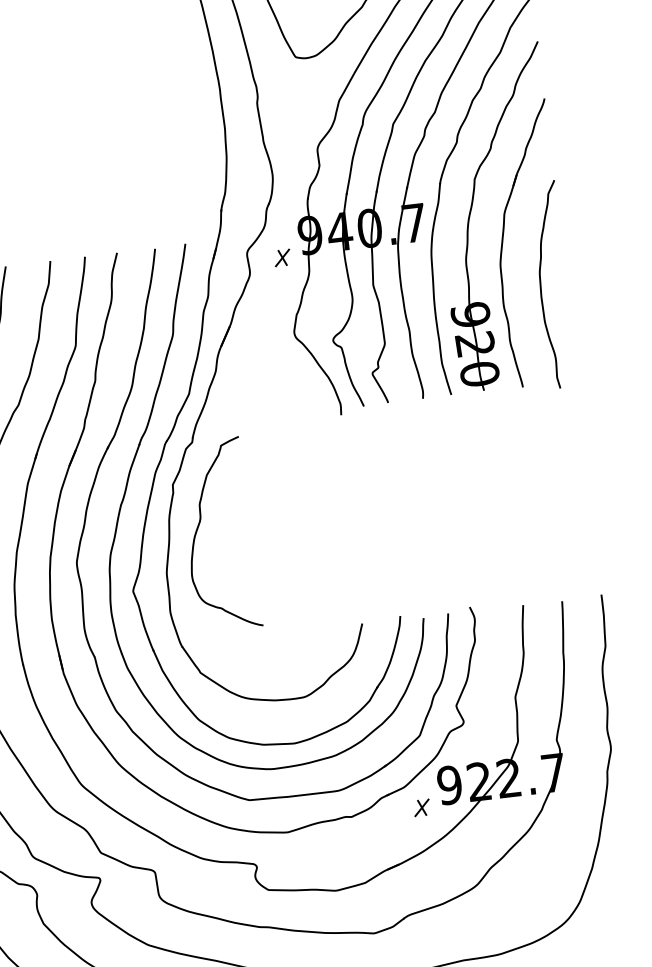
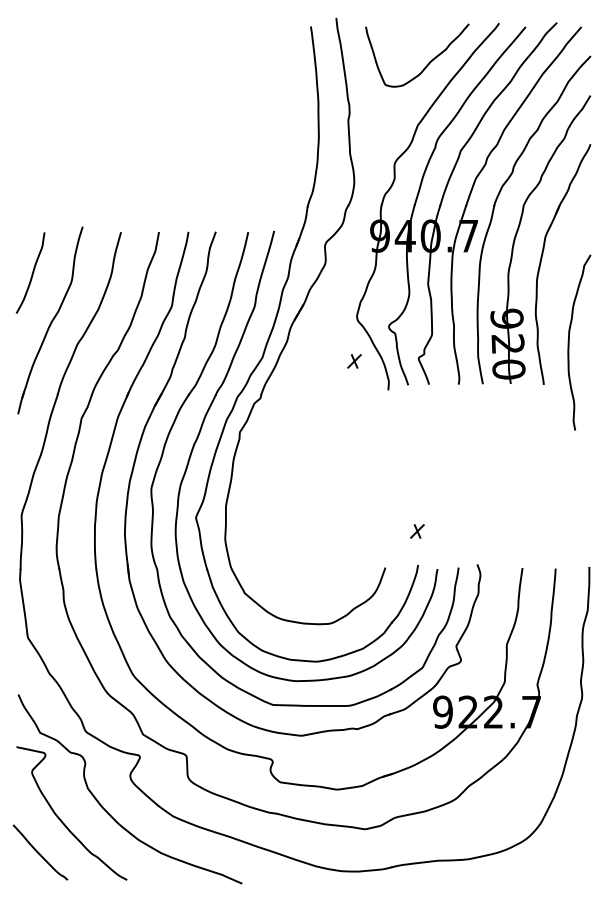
part: (282, 258) -> (354, 361), moved
curve: (541, 285) -> (569, 342), moved
curve: (199, 525) -> (258, 469), removed
part: (422, 807) -> (417, 531), moved

